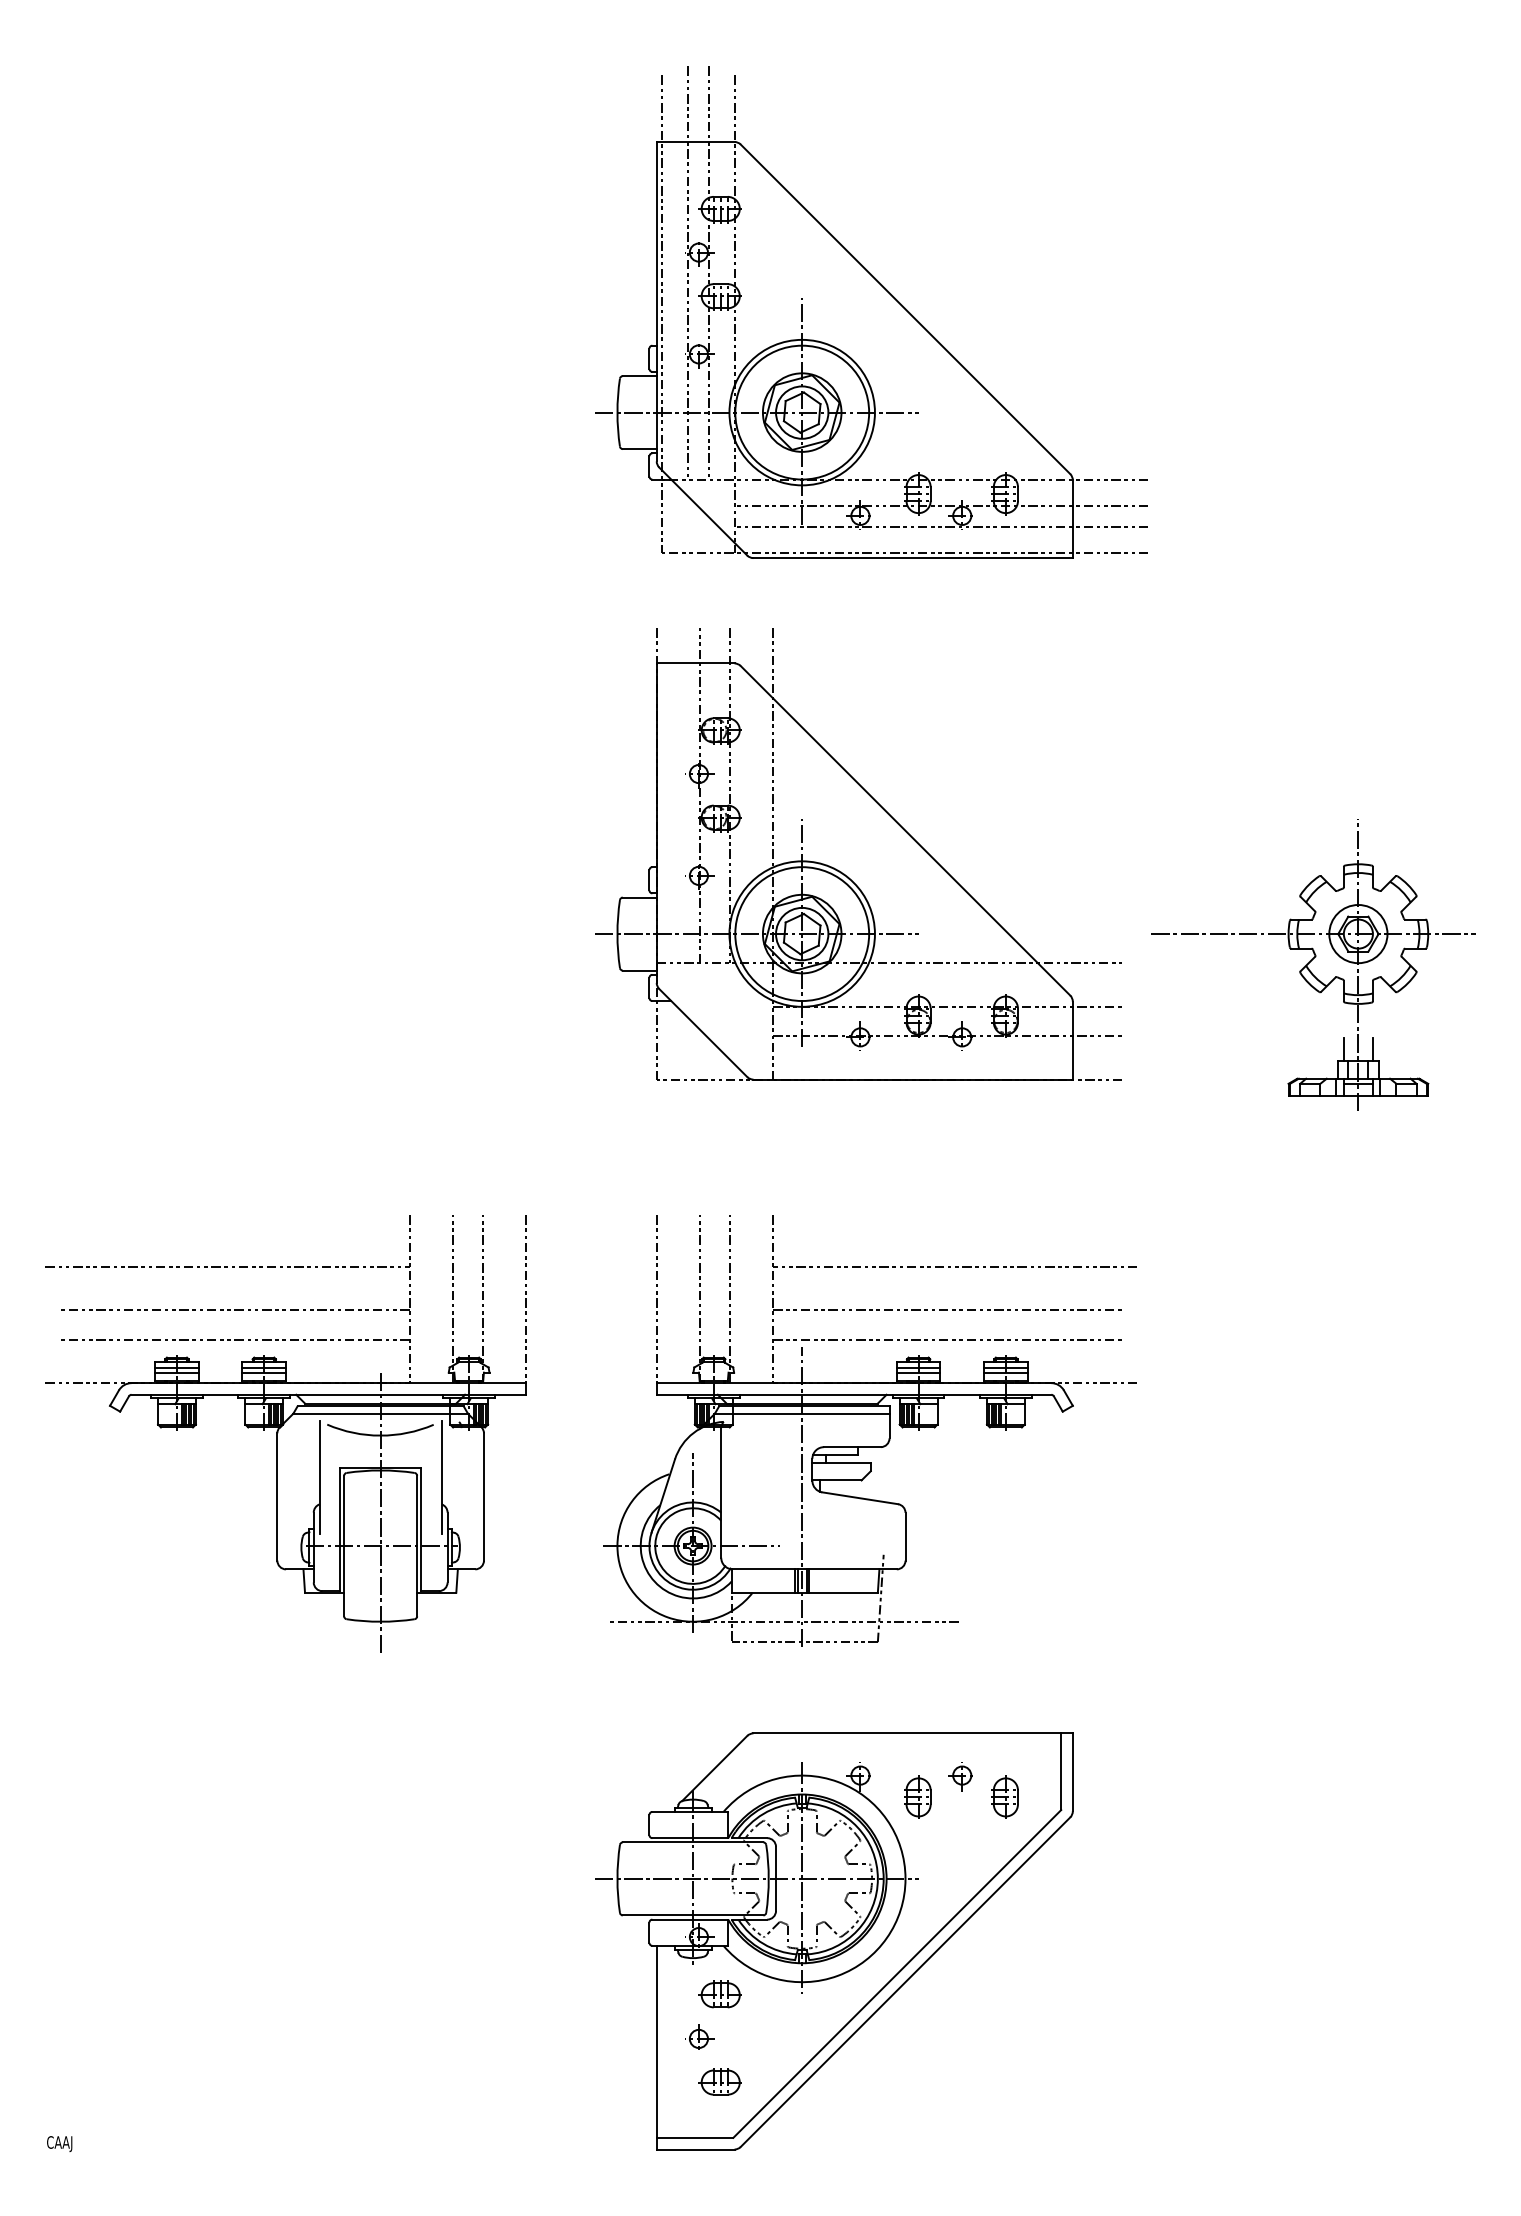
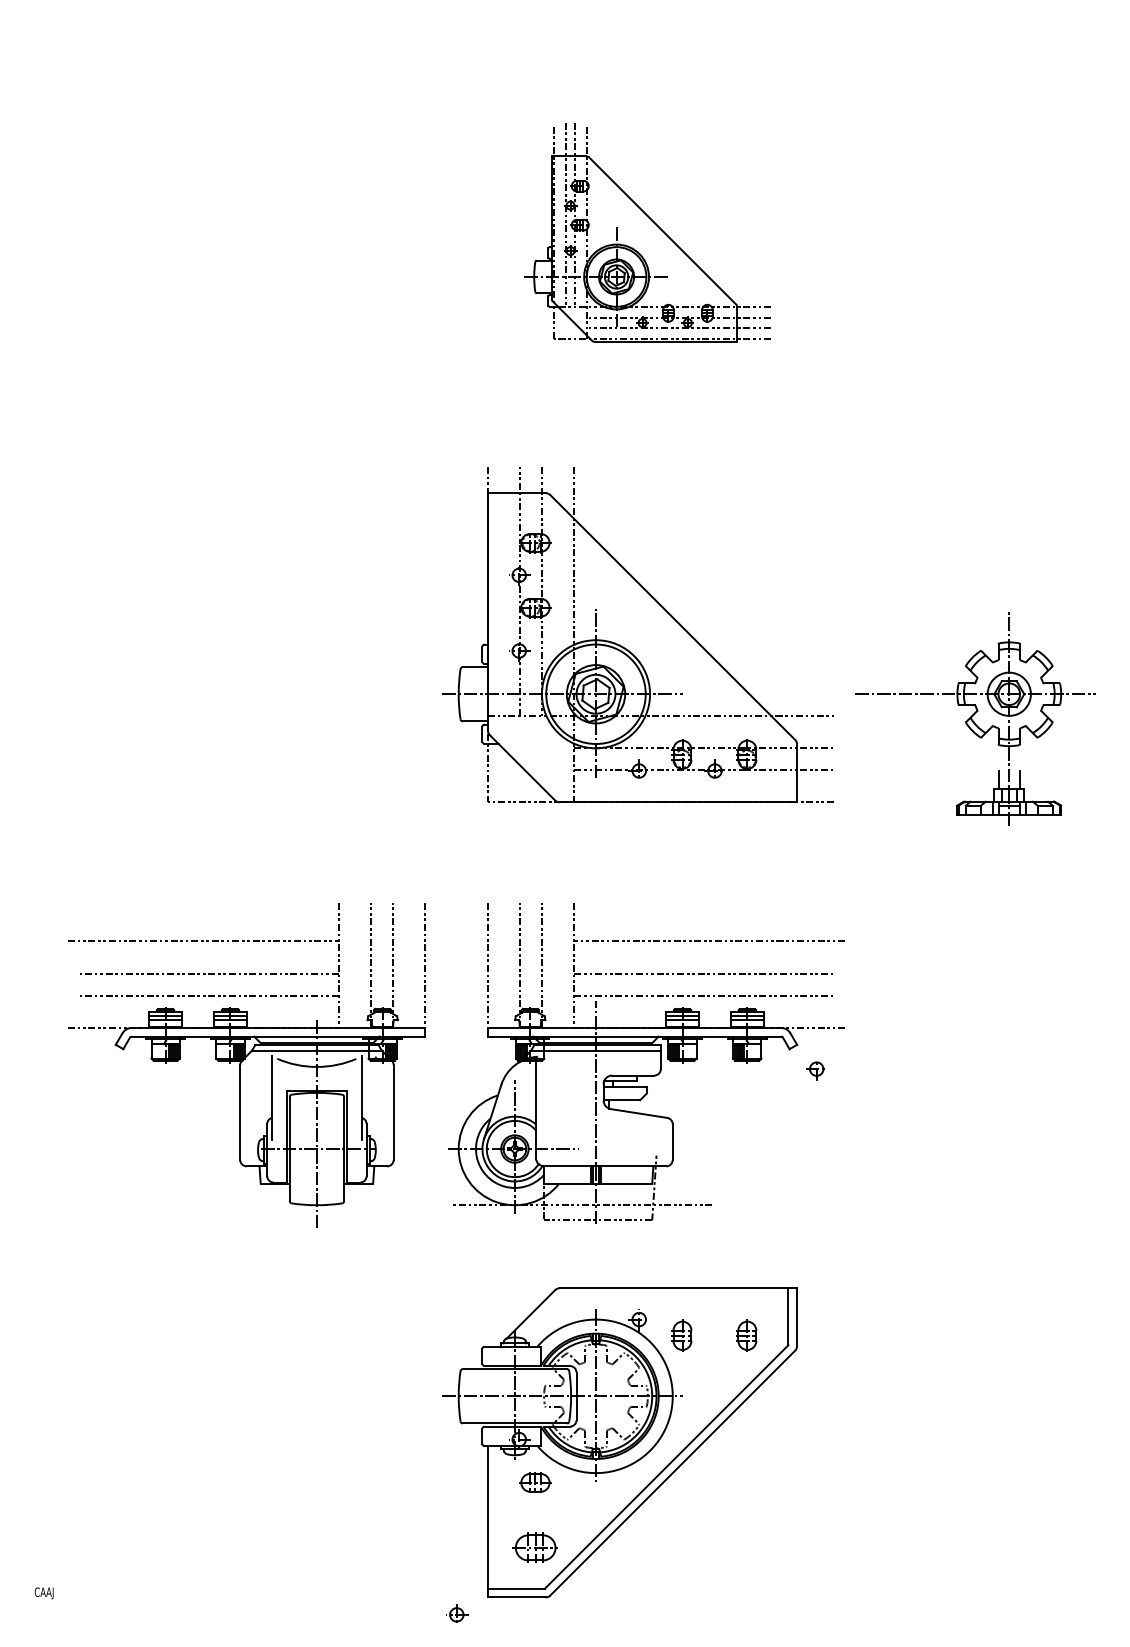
part: (871, 312) -> (647, 232), size x0.6
part: (285, 1433) -> (246, 1065), moved
part: (960, 1776) -> (815, 1069), moved
part: (699, 2036) -> (457, 1613), moved
part: (719, 2081) -> (534, 1546), size x1.4

